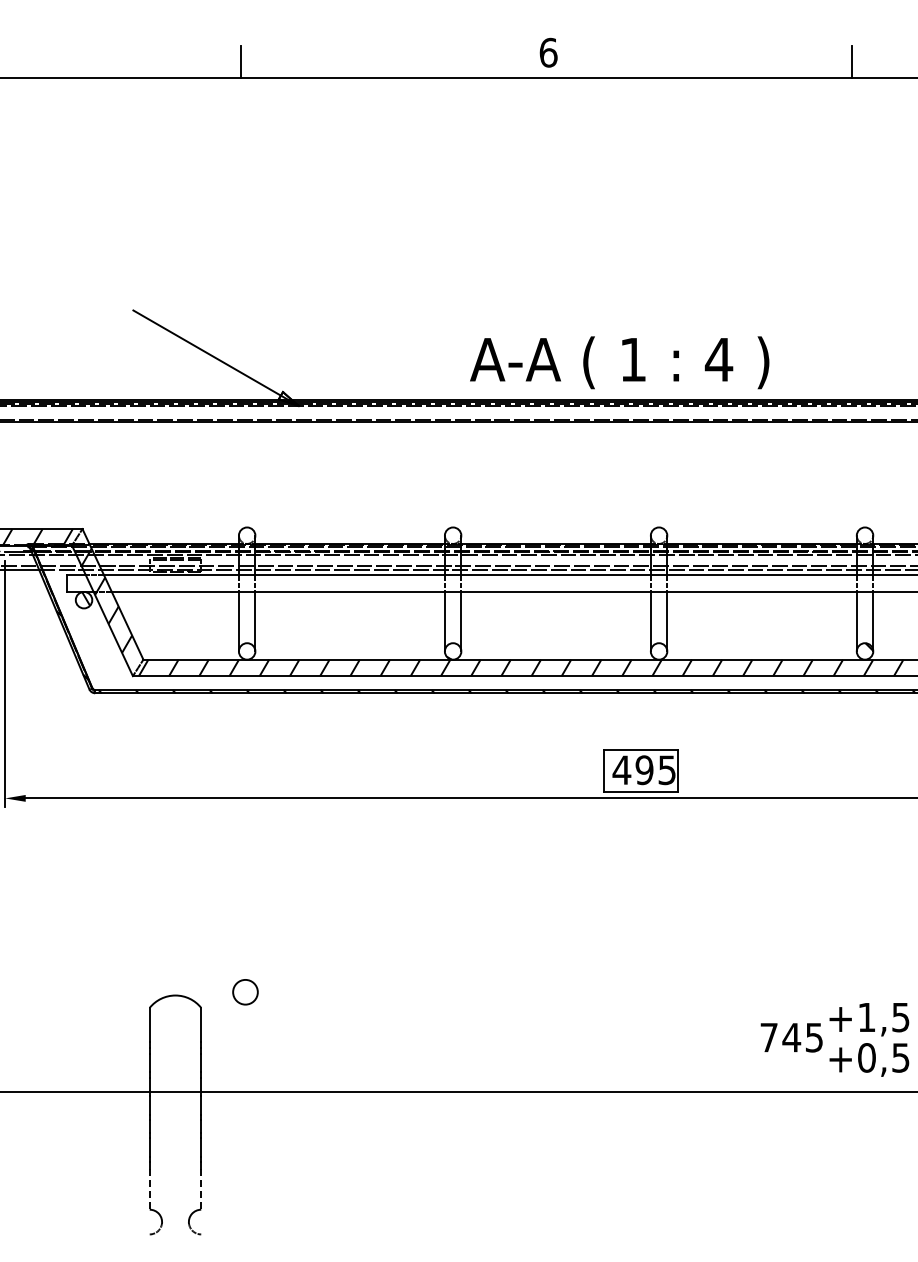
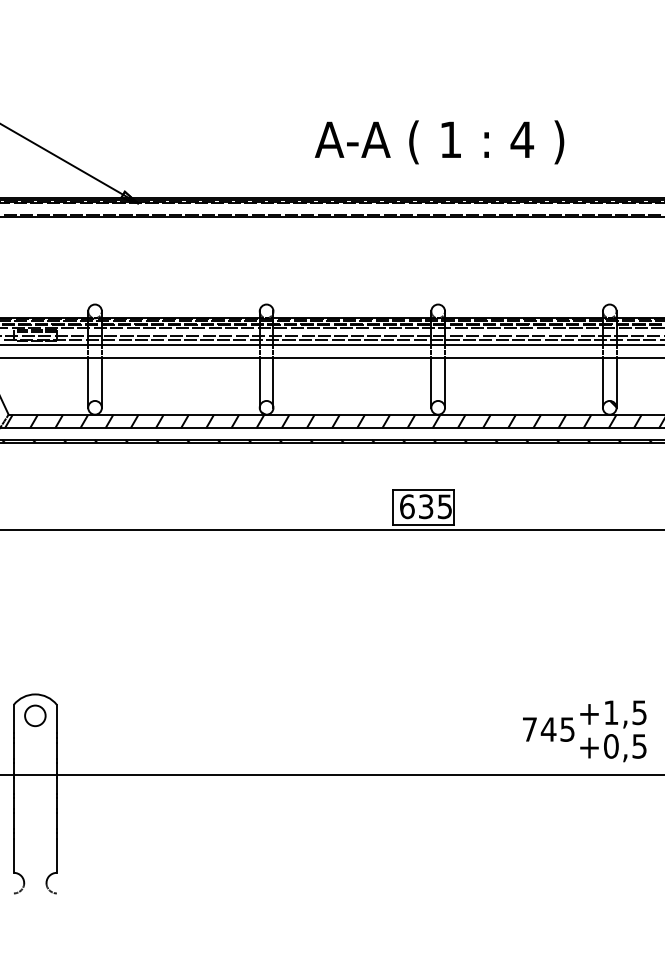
text: (619, 362) -> (439, 142), moved
text: (632, 770) -> (416, 506), 495 -> 635
circle: (245, 992) -> (35, 716), moved
line: (149, 1189) -> (13, 856), dashed -> solid
line: (201, 1189) -> (57, 856), dashed -> solid

